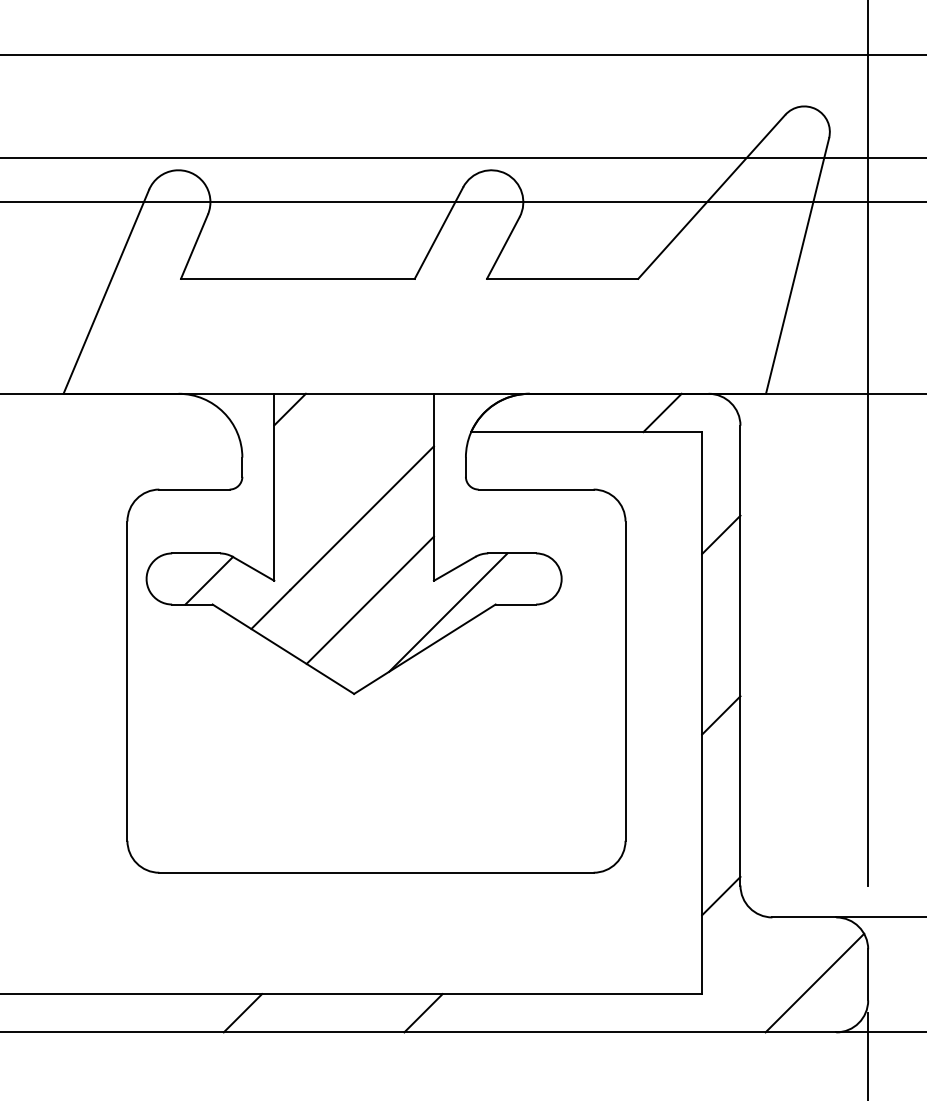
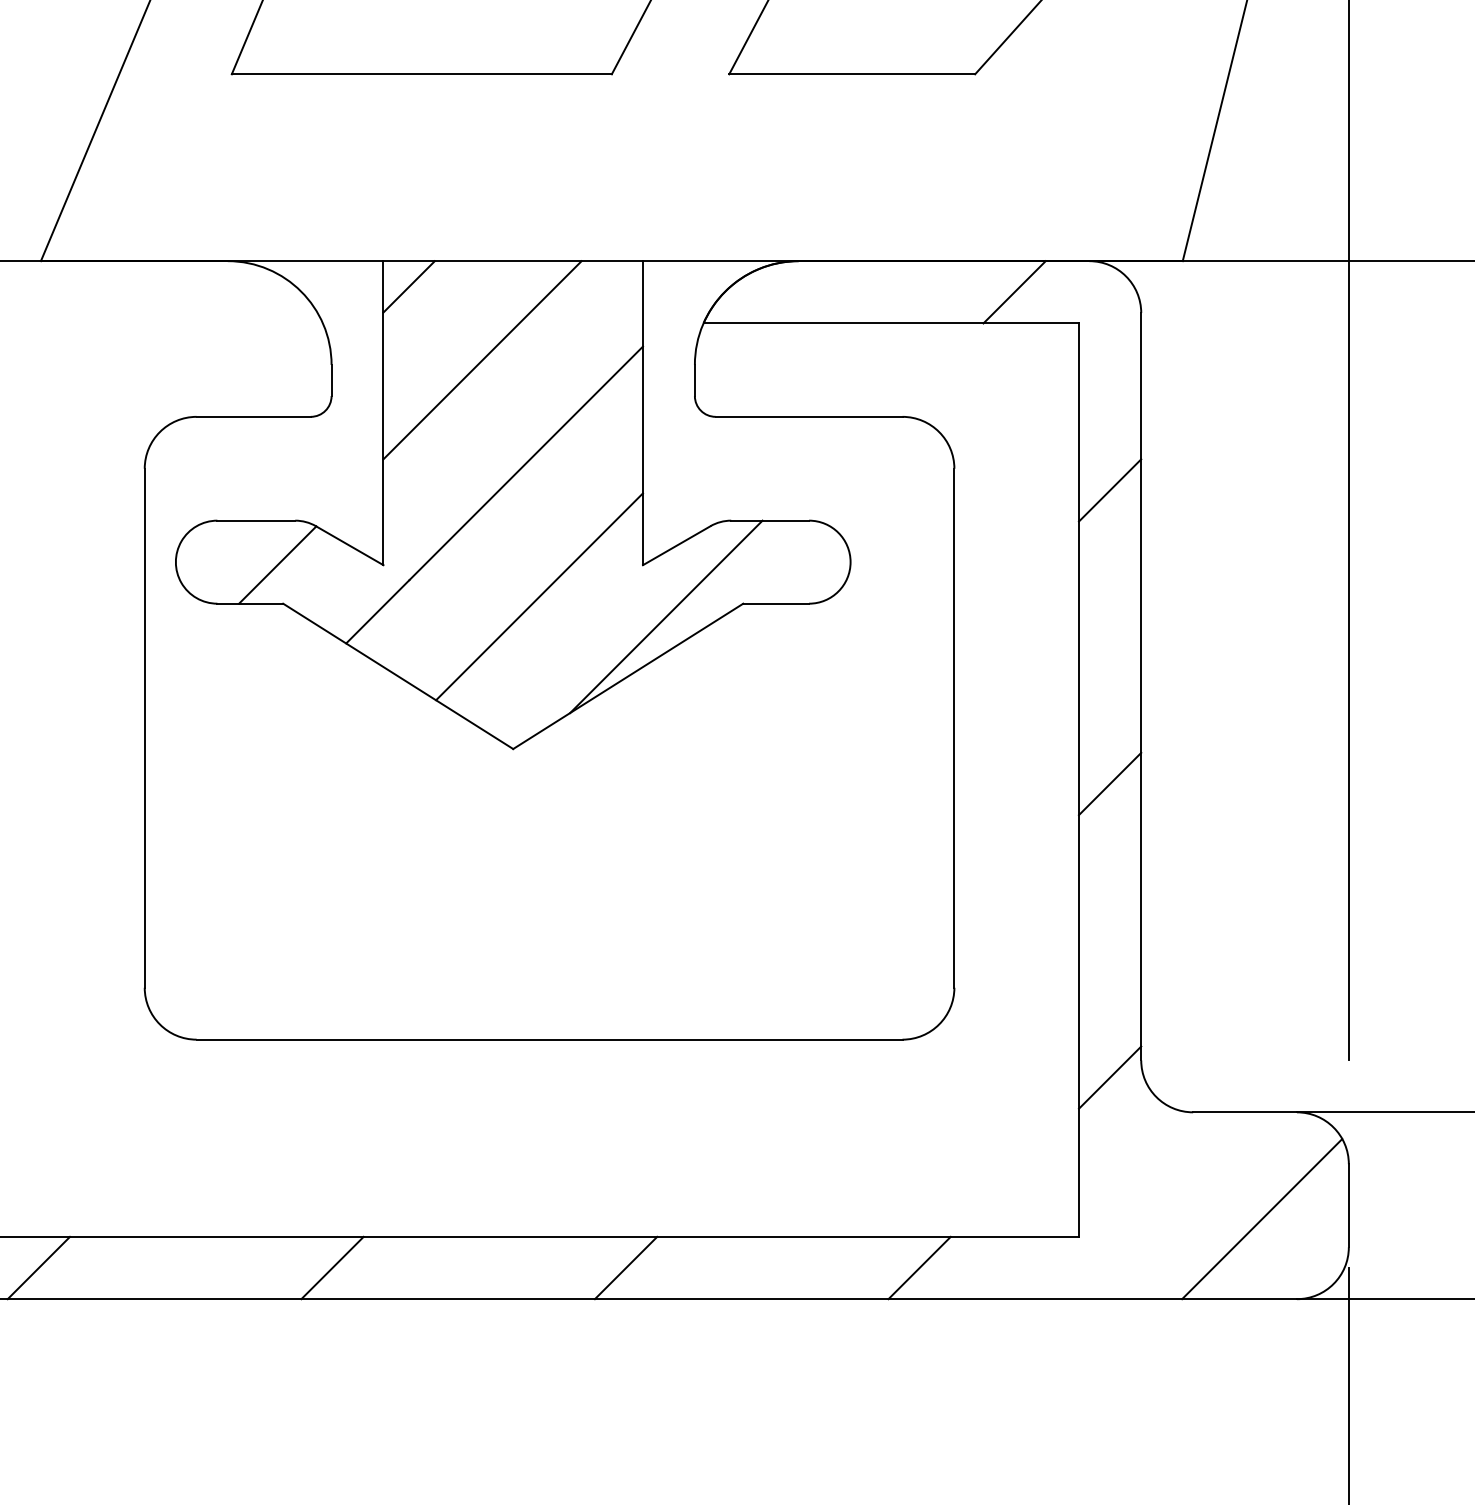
line: (335, 454) -> (482, 359), added
line: (62, 1013) -> (39, 1268), added
line: (603, 1013) -> (918, 1268), added

